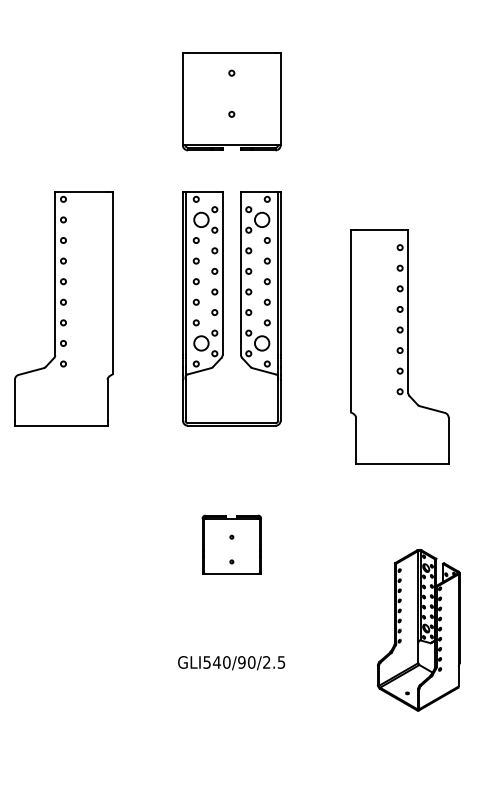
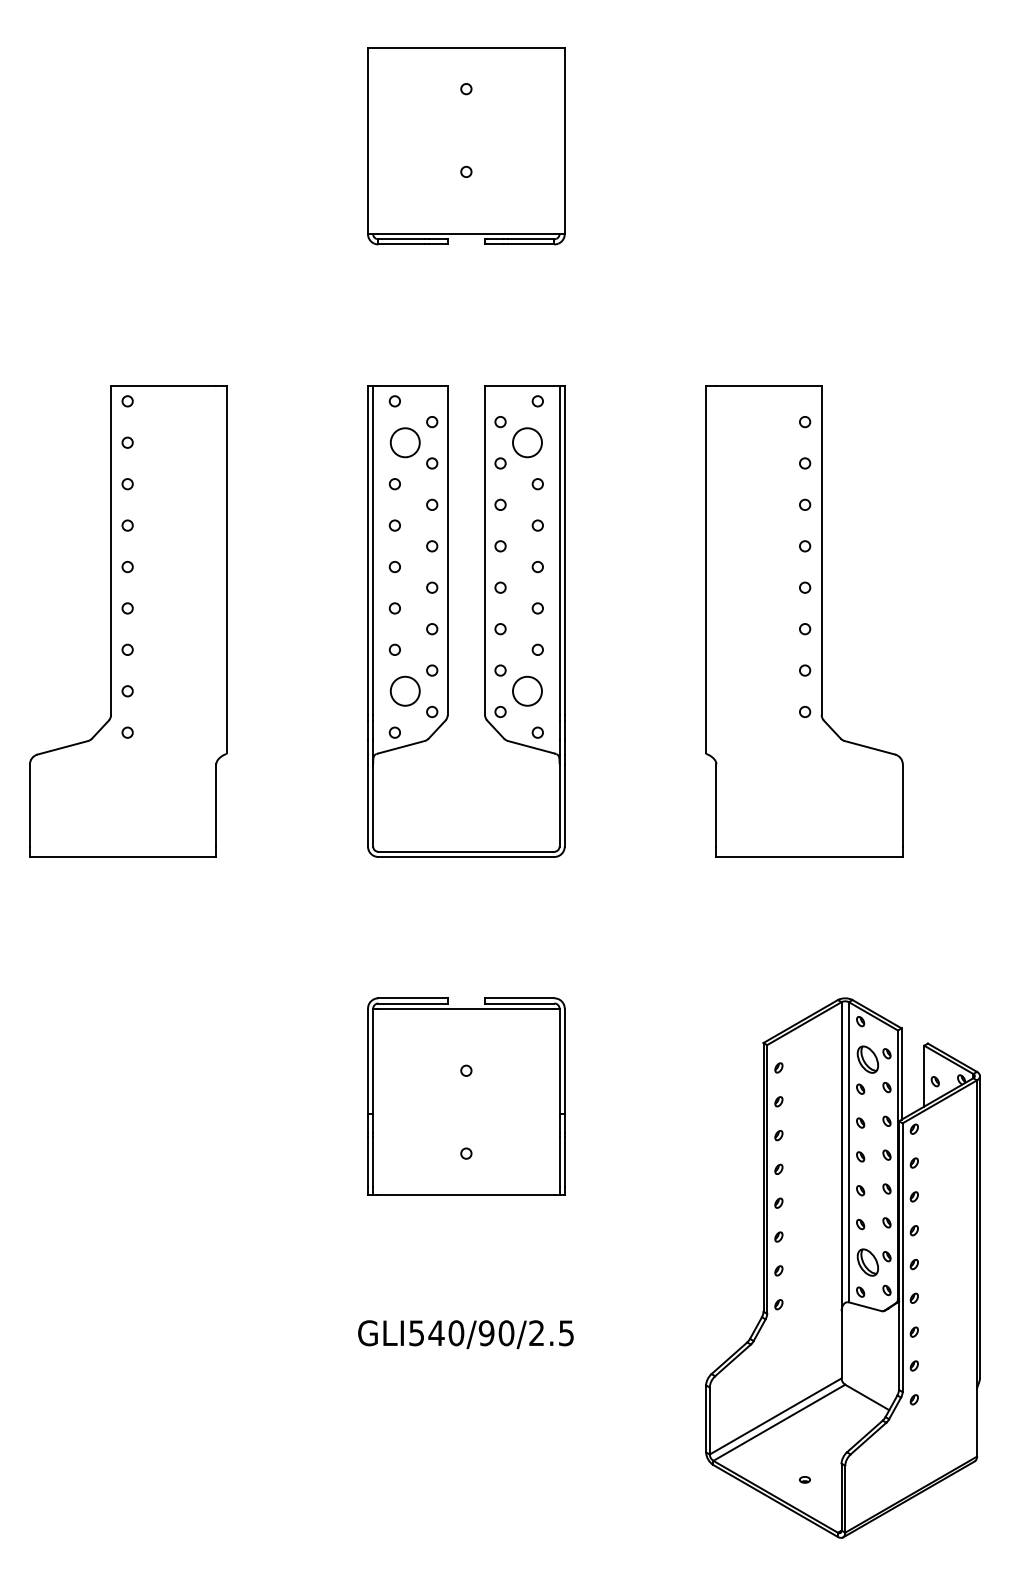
part: (231, 101) -> (465, 146), moved
part: (399, 346) -> (803, 620), moved
part: (231, 544) -> (465, 1095), size x1.67
part: (418, 630) -> (842, 1268), size x1.67

